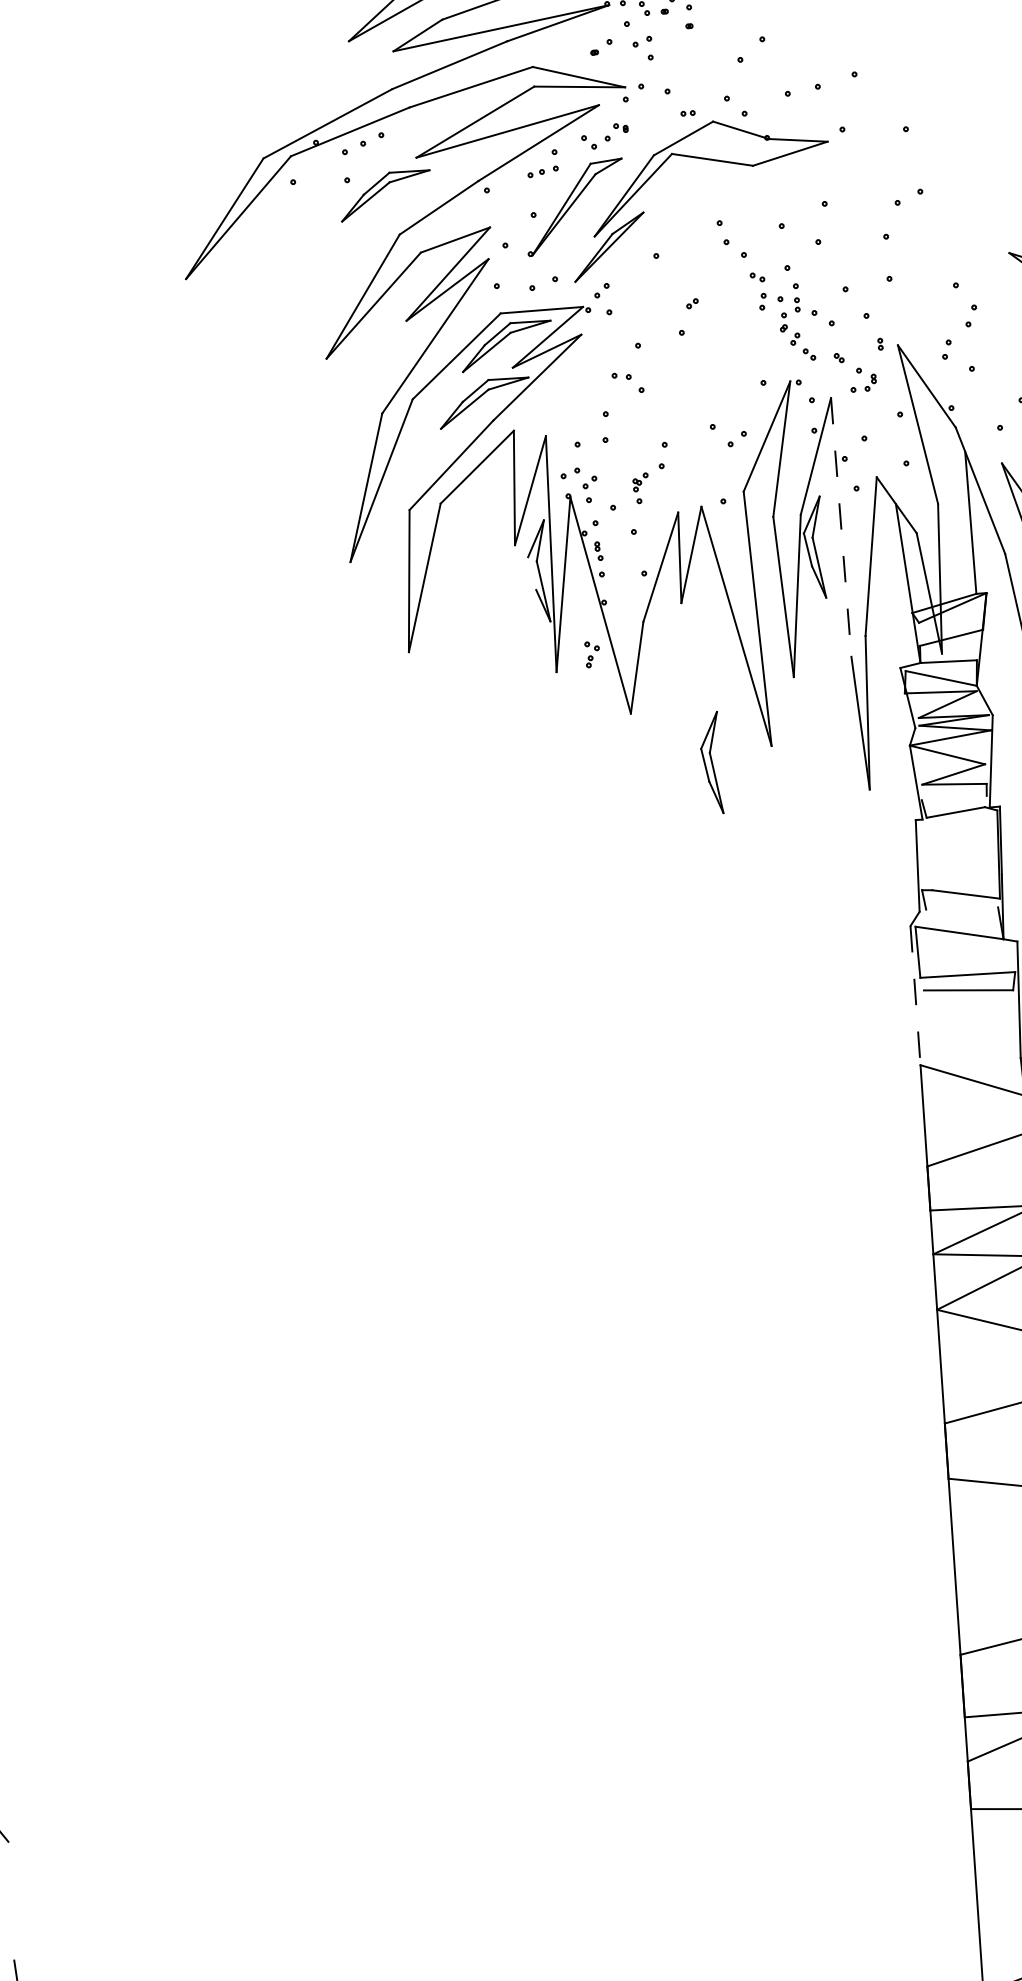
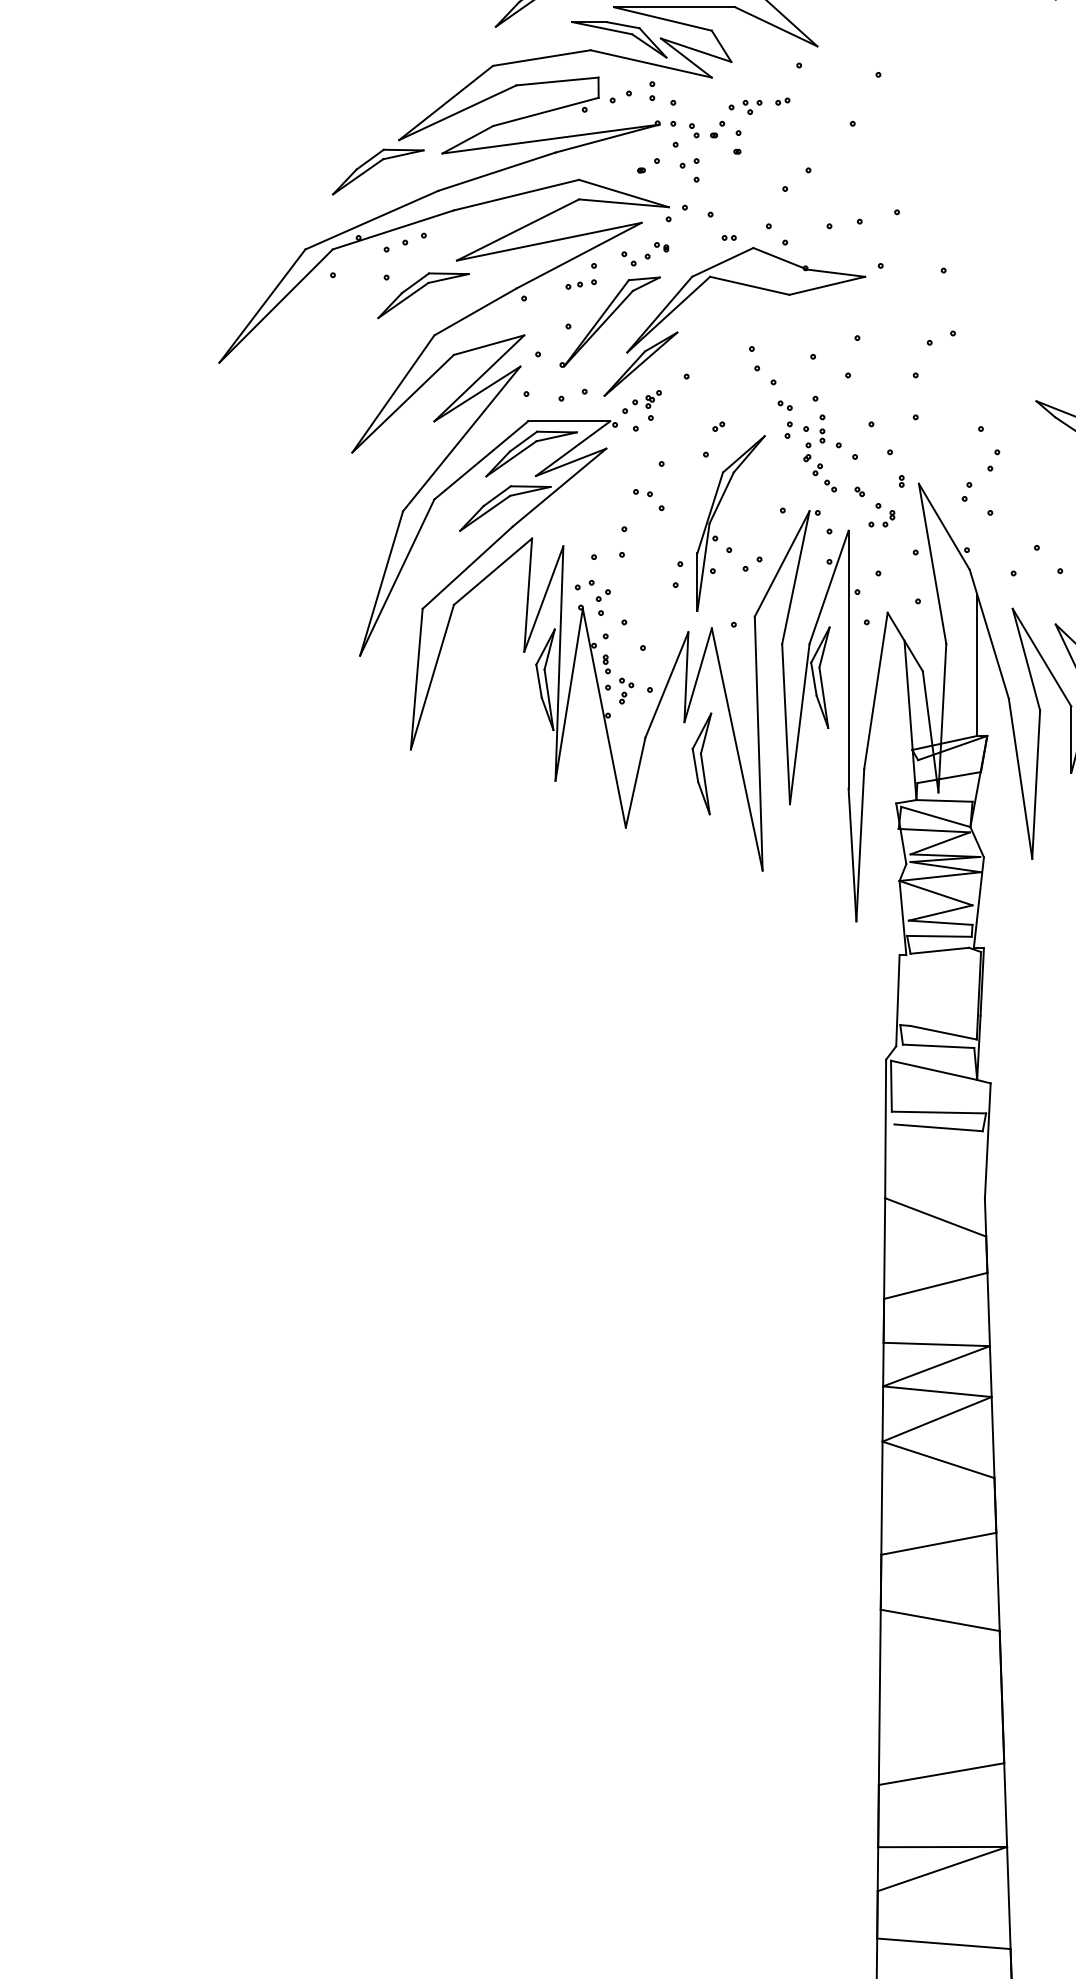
part: (328, 68) -> (376, 165), added
part: (695, 393) -> (714, 515), added
part: (641, 488) -> (653, 405), moved
line: (841, 527) -> (848, 659), dashed -> solid
line: (531, 572) -> (538, 680), added
part: (592, 653) -> (626, 690), moved
part: (711, 762) -> (701, 763), moved
line: (954, 797) -> (939, 935), added
line: (962, 908) -> (938, 1046), added
line: (915, 996) -> (885, 1129), dashed -> solid

